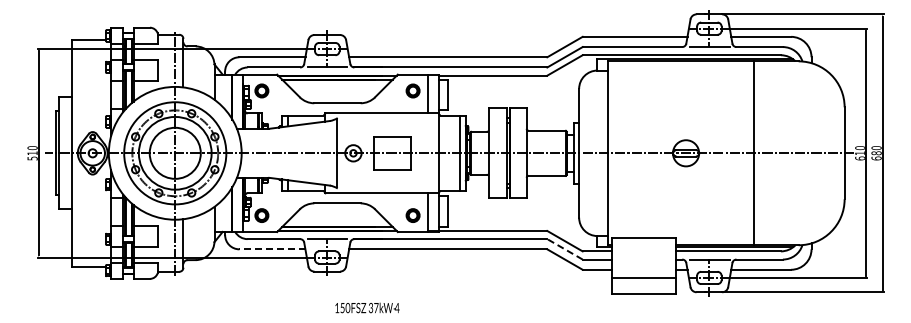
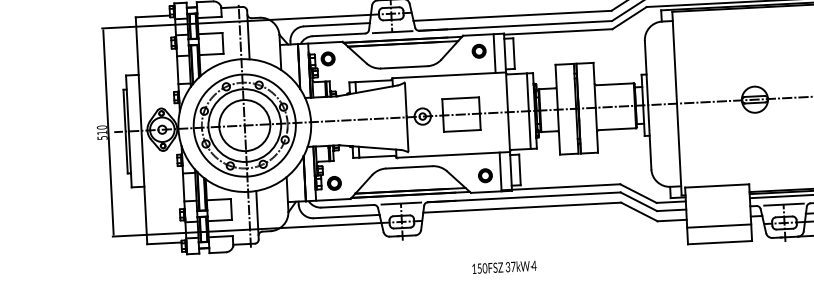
line: (272, 249) -> (346, 216), dashed -> solid
line: (564, 249) -> (638, 201), dashed -> solid
text: (367, 307) -> (504, 266), moved

